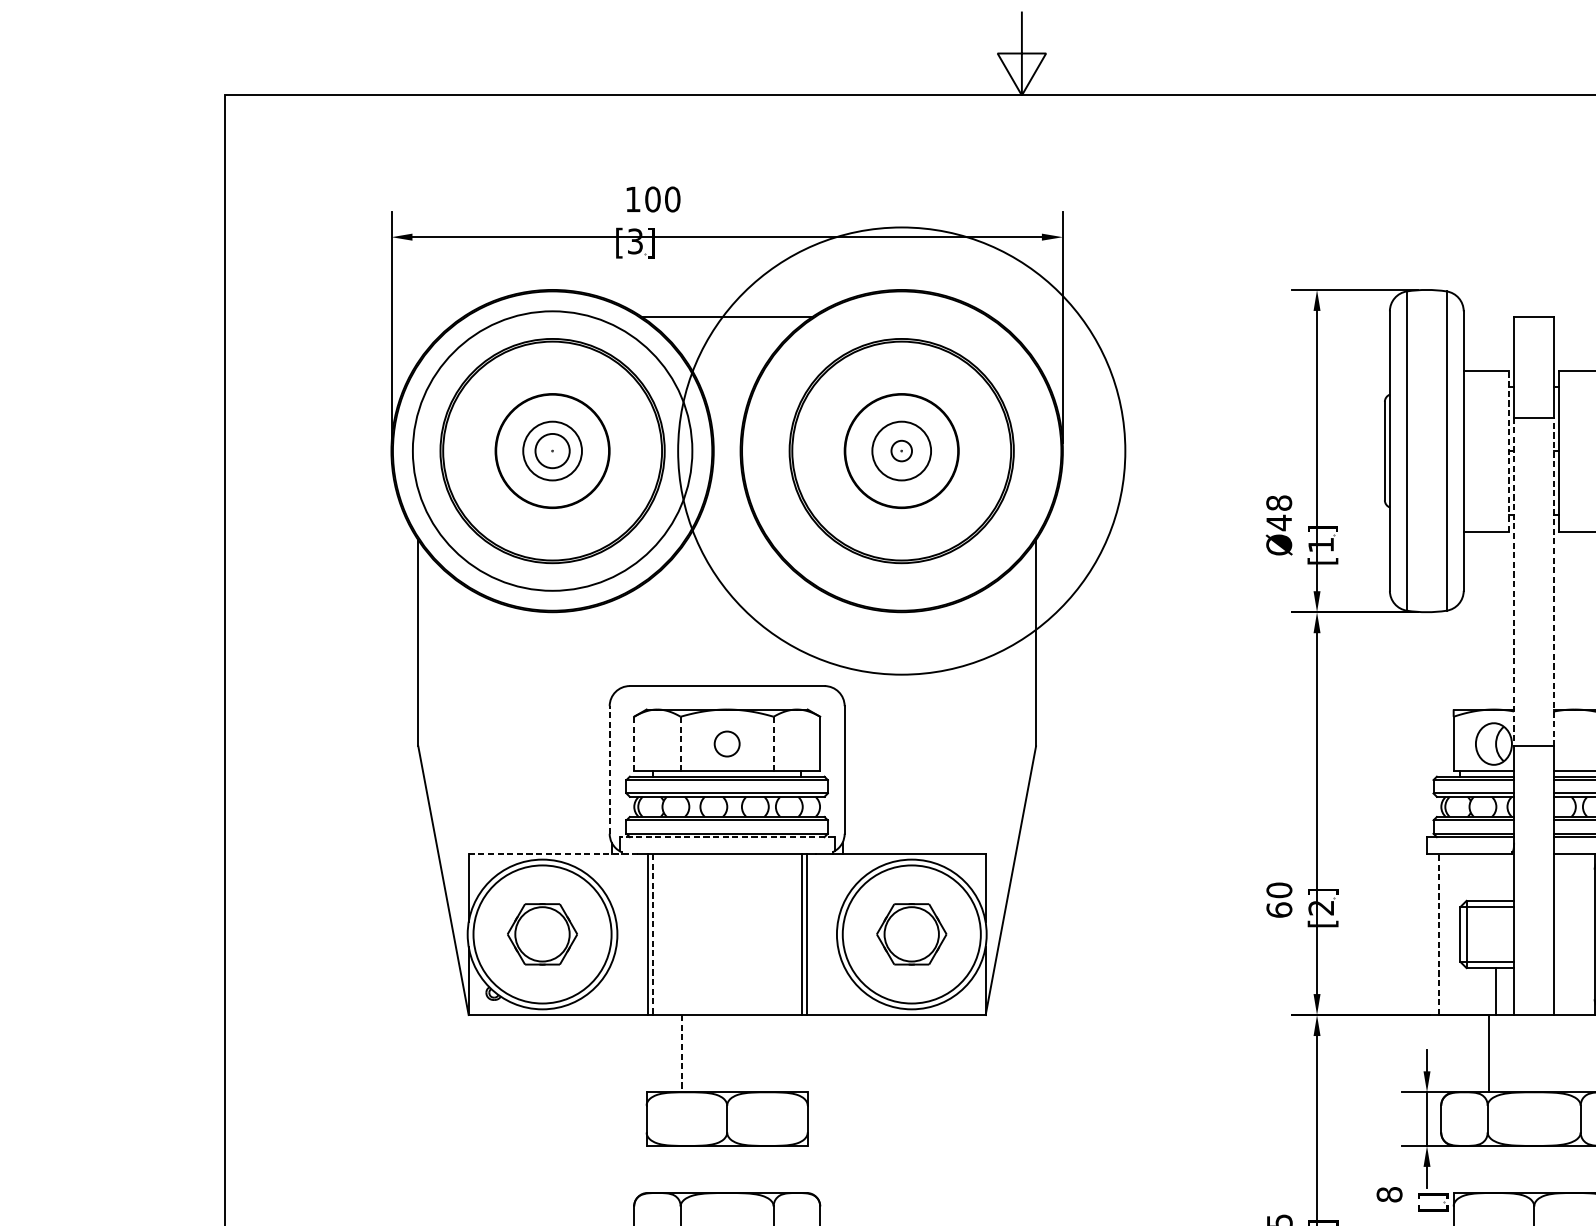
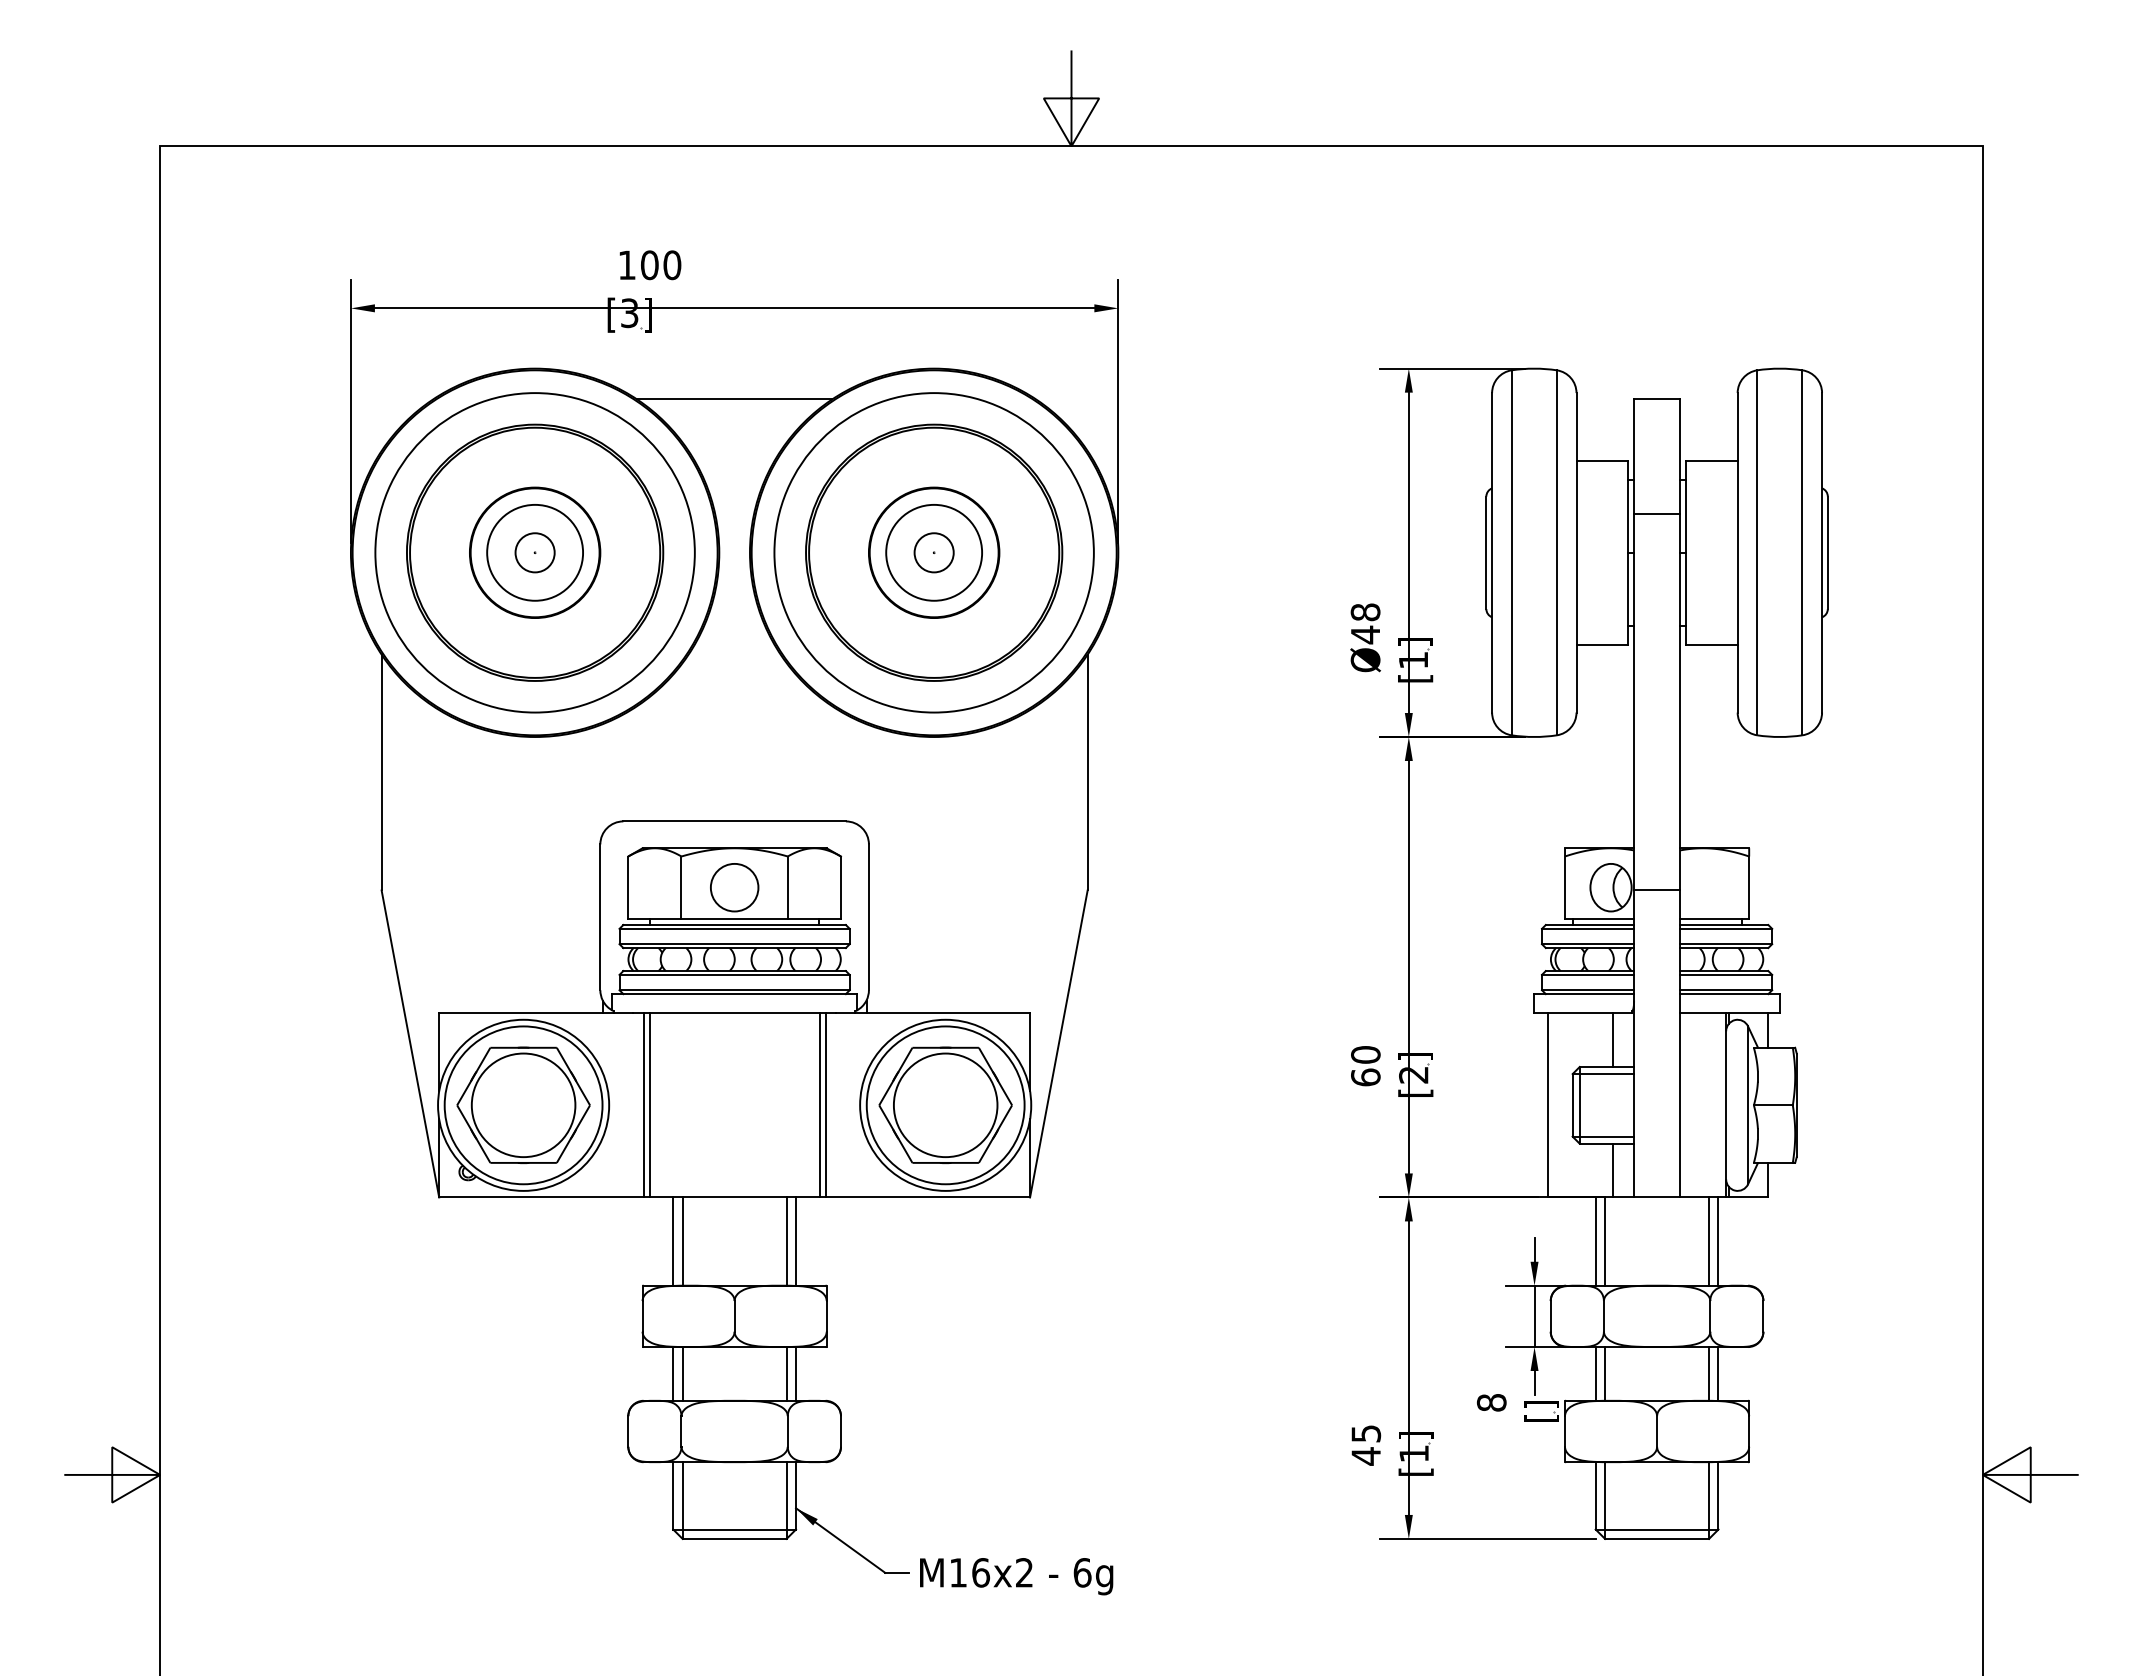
circle: (552, 450) -> (535, 552), size x1.43
circle: (901, 450) -> (933, 552), size x0.62
circle: (901, 450) -> (933, 552), size x1.67
circle: (902, 450) -> (934, 552), size x1.43
line: (1509, 450) -> (1628, 552), dashed -> solid
line: (1554, 581) -> (1680, 701), dashed -> solid
line: (1514, 582) -> (1634, 702), dashed -> solid
line: (634, 743) -> (628, 887), dashed -> solid
line: (680, 743) -> (681, 887), dashed -> solid
circle: (727, 743) -> (734, 887), size x1.67
line: (773, 743) -> (787, 887), dashed -> solid
line: (609, 770) -> (600, 917), dashed -> solid
line: (727, 837) -> (734, 994), dashed -> solid
line: (553, 854) -> (536, 1013), dashed -> solid
line: (1496, 876) -> (1613, 1039), added
part: (542, 933) -> (523, 1104), size x1.67
part: (911, 933) -> (945, 1104), size x1.67
line: (1438, 933) -> (1547, 1104), dashed -> solid
line: (652, 934) -> (649, 1105), dashed -> solid
line: (673, 1053) -> (673, 1241), added
line: (772, 1053) -> (786, 1241), added
line: (781, 1053) -> (796, 1241), added
line: (1480, 1053) -> (1595, 1241), added
line: (1580, 1053) -> (1709, 1241), added
line: (1587, 1053) -> (1718, 1241), added
line: (681, 1054) -> (682, 1242), dashed -> solid
line: (673, 1169) -> (673, 1373), added
line: (681, 1169) -> (682, 1373), added
line: (772, 1169) -> (786, 1373), added
line: (781, 1169) -> (796, 1373), added
line: (1480, 1169) -> (1595, 1373), added
line: (1488, 1169) -> (1604, 1373), added
line: (1580, 1169) -> (1709, 1373), added
line: (1587, 1169) -> (1718, 1373), added

